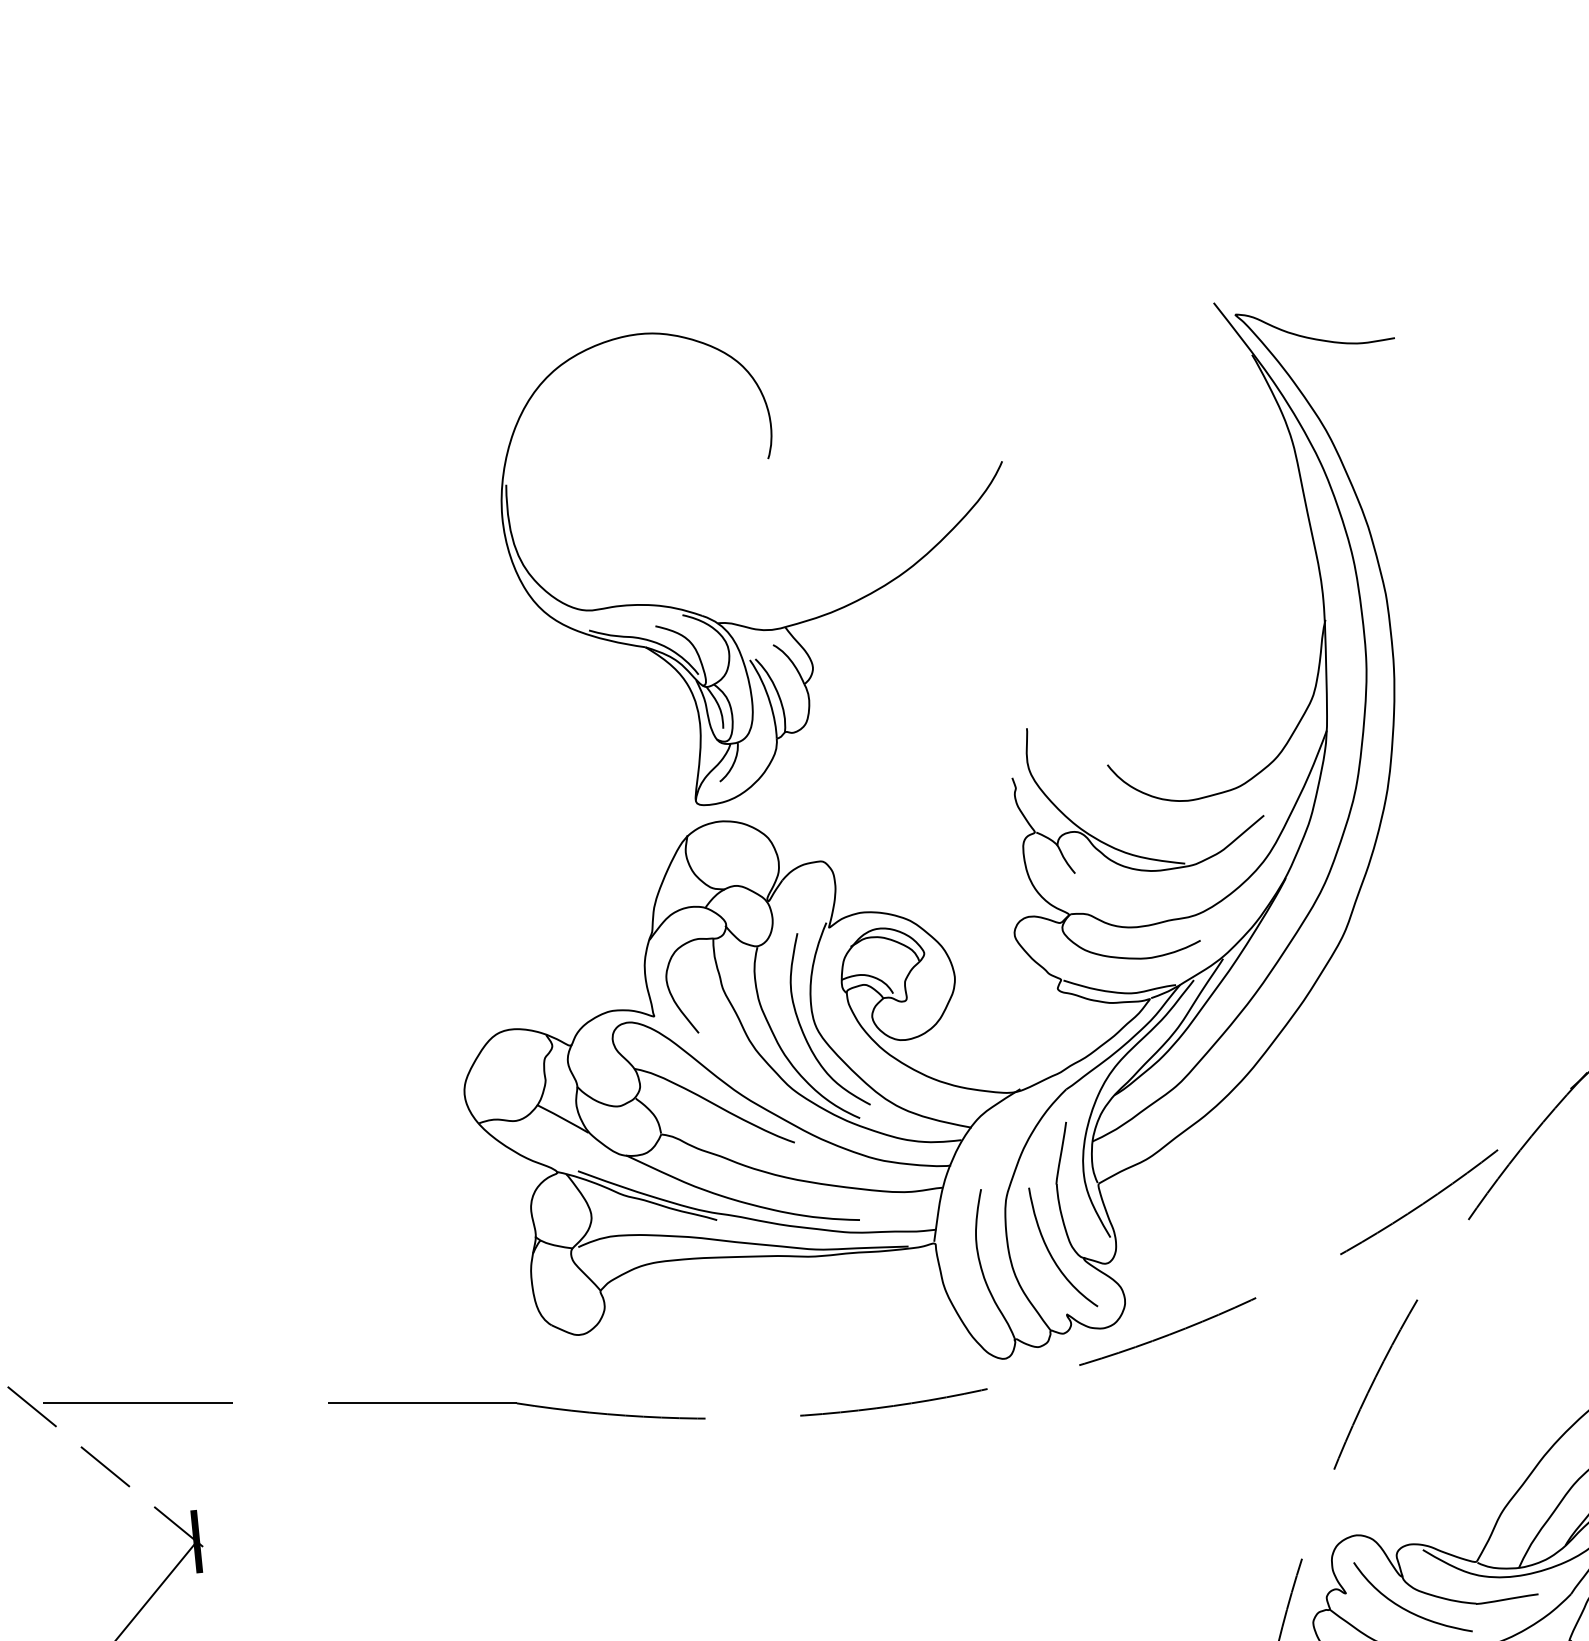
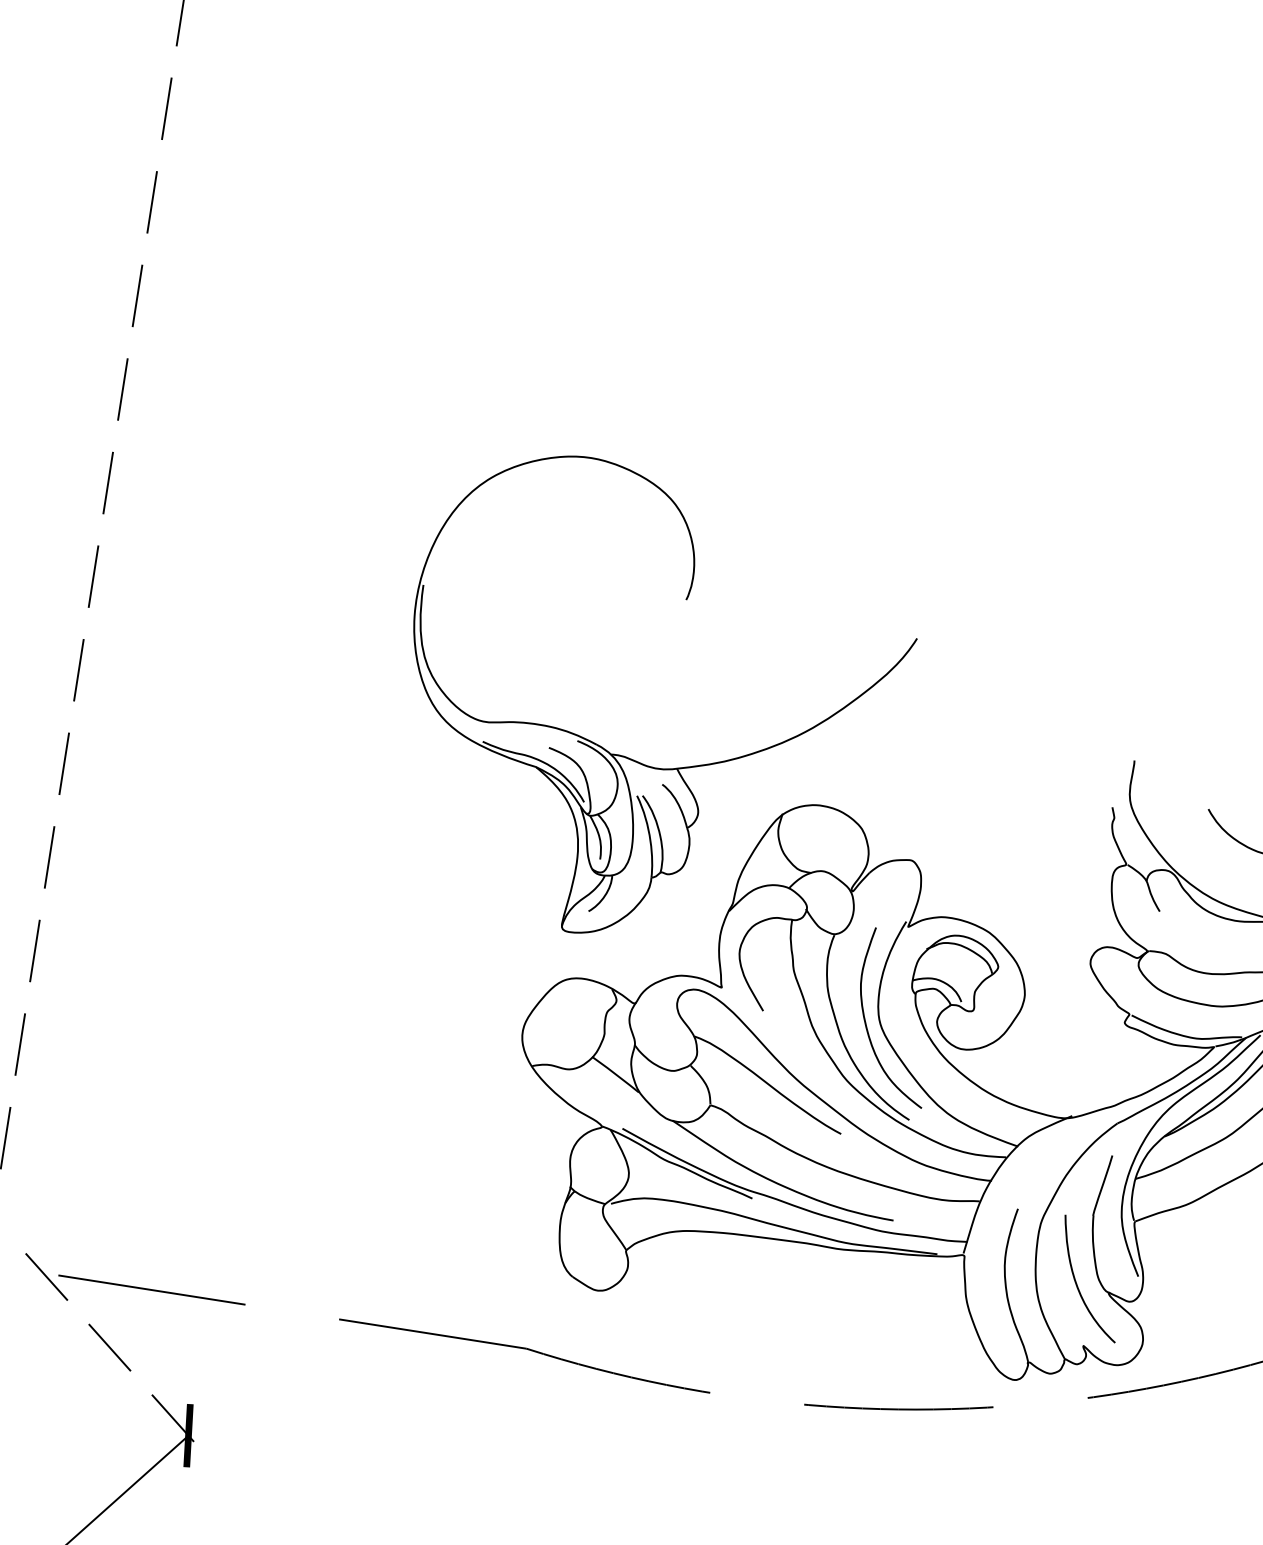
part: (736, 623) -> (629, 757), moved

